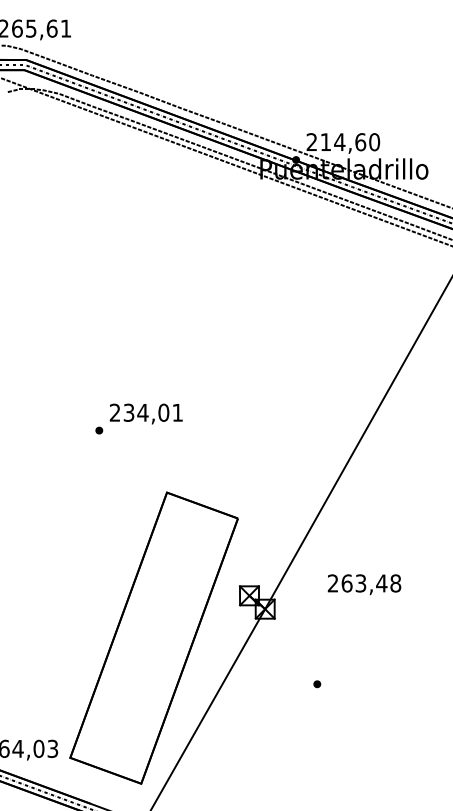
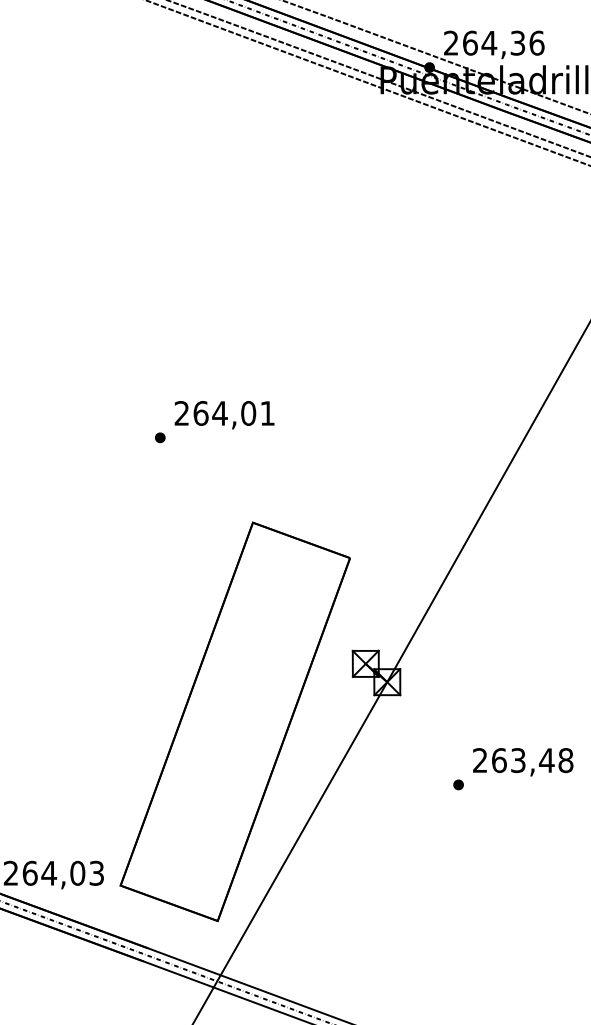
text: (350, 142) -> (504, 43), 214,60 -> 264,36
text: (128, 412) -> (200, 413), 234,01 -> 264,01
text: (364, 584) -> (523, 761), moved

